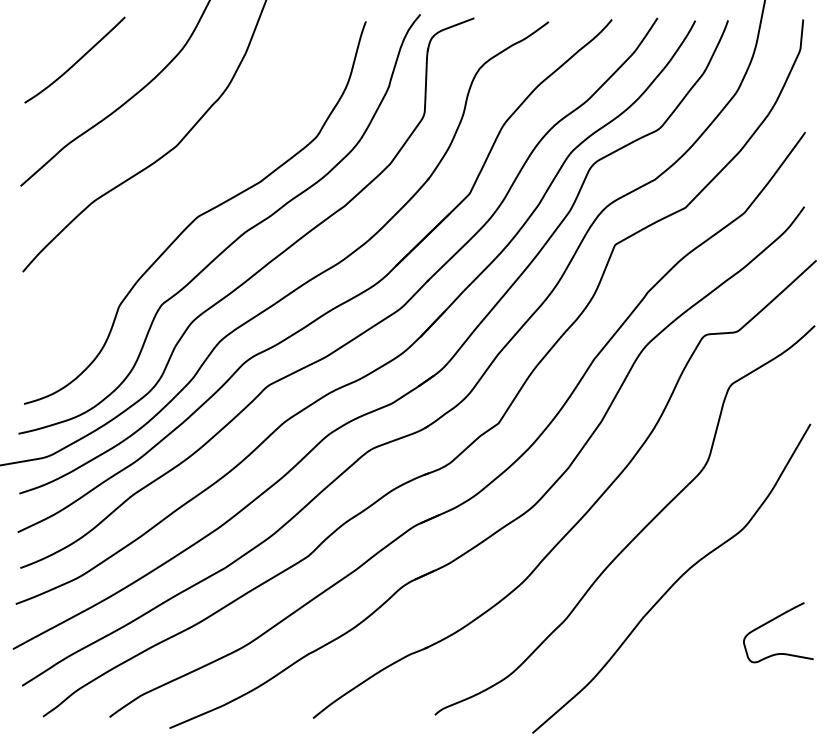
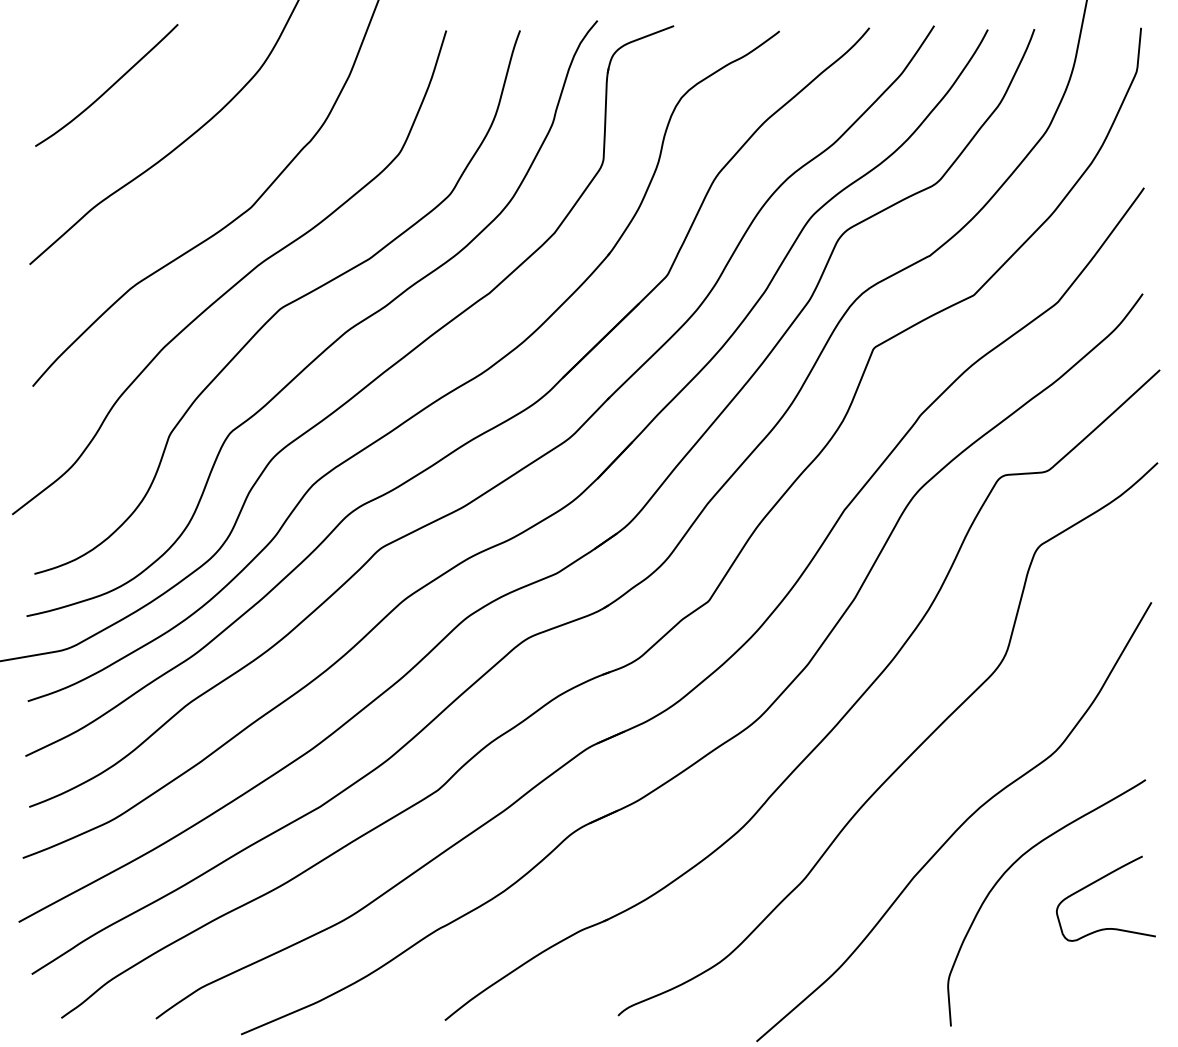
curve: (167, 197) -> (238, 280), added
curve: (711, 610) -> (1011, 867), added

